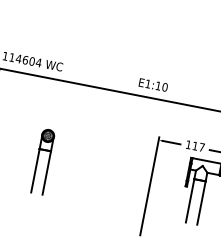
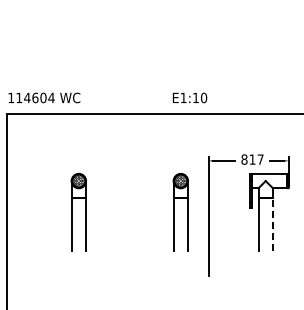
text: (188, 144) -> (244, 159), 117 -> 817
part: (127, 177) -> (180, 211), added
line: (201, 202) -> (272, 223), solid -> dashed

